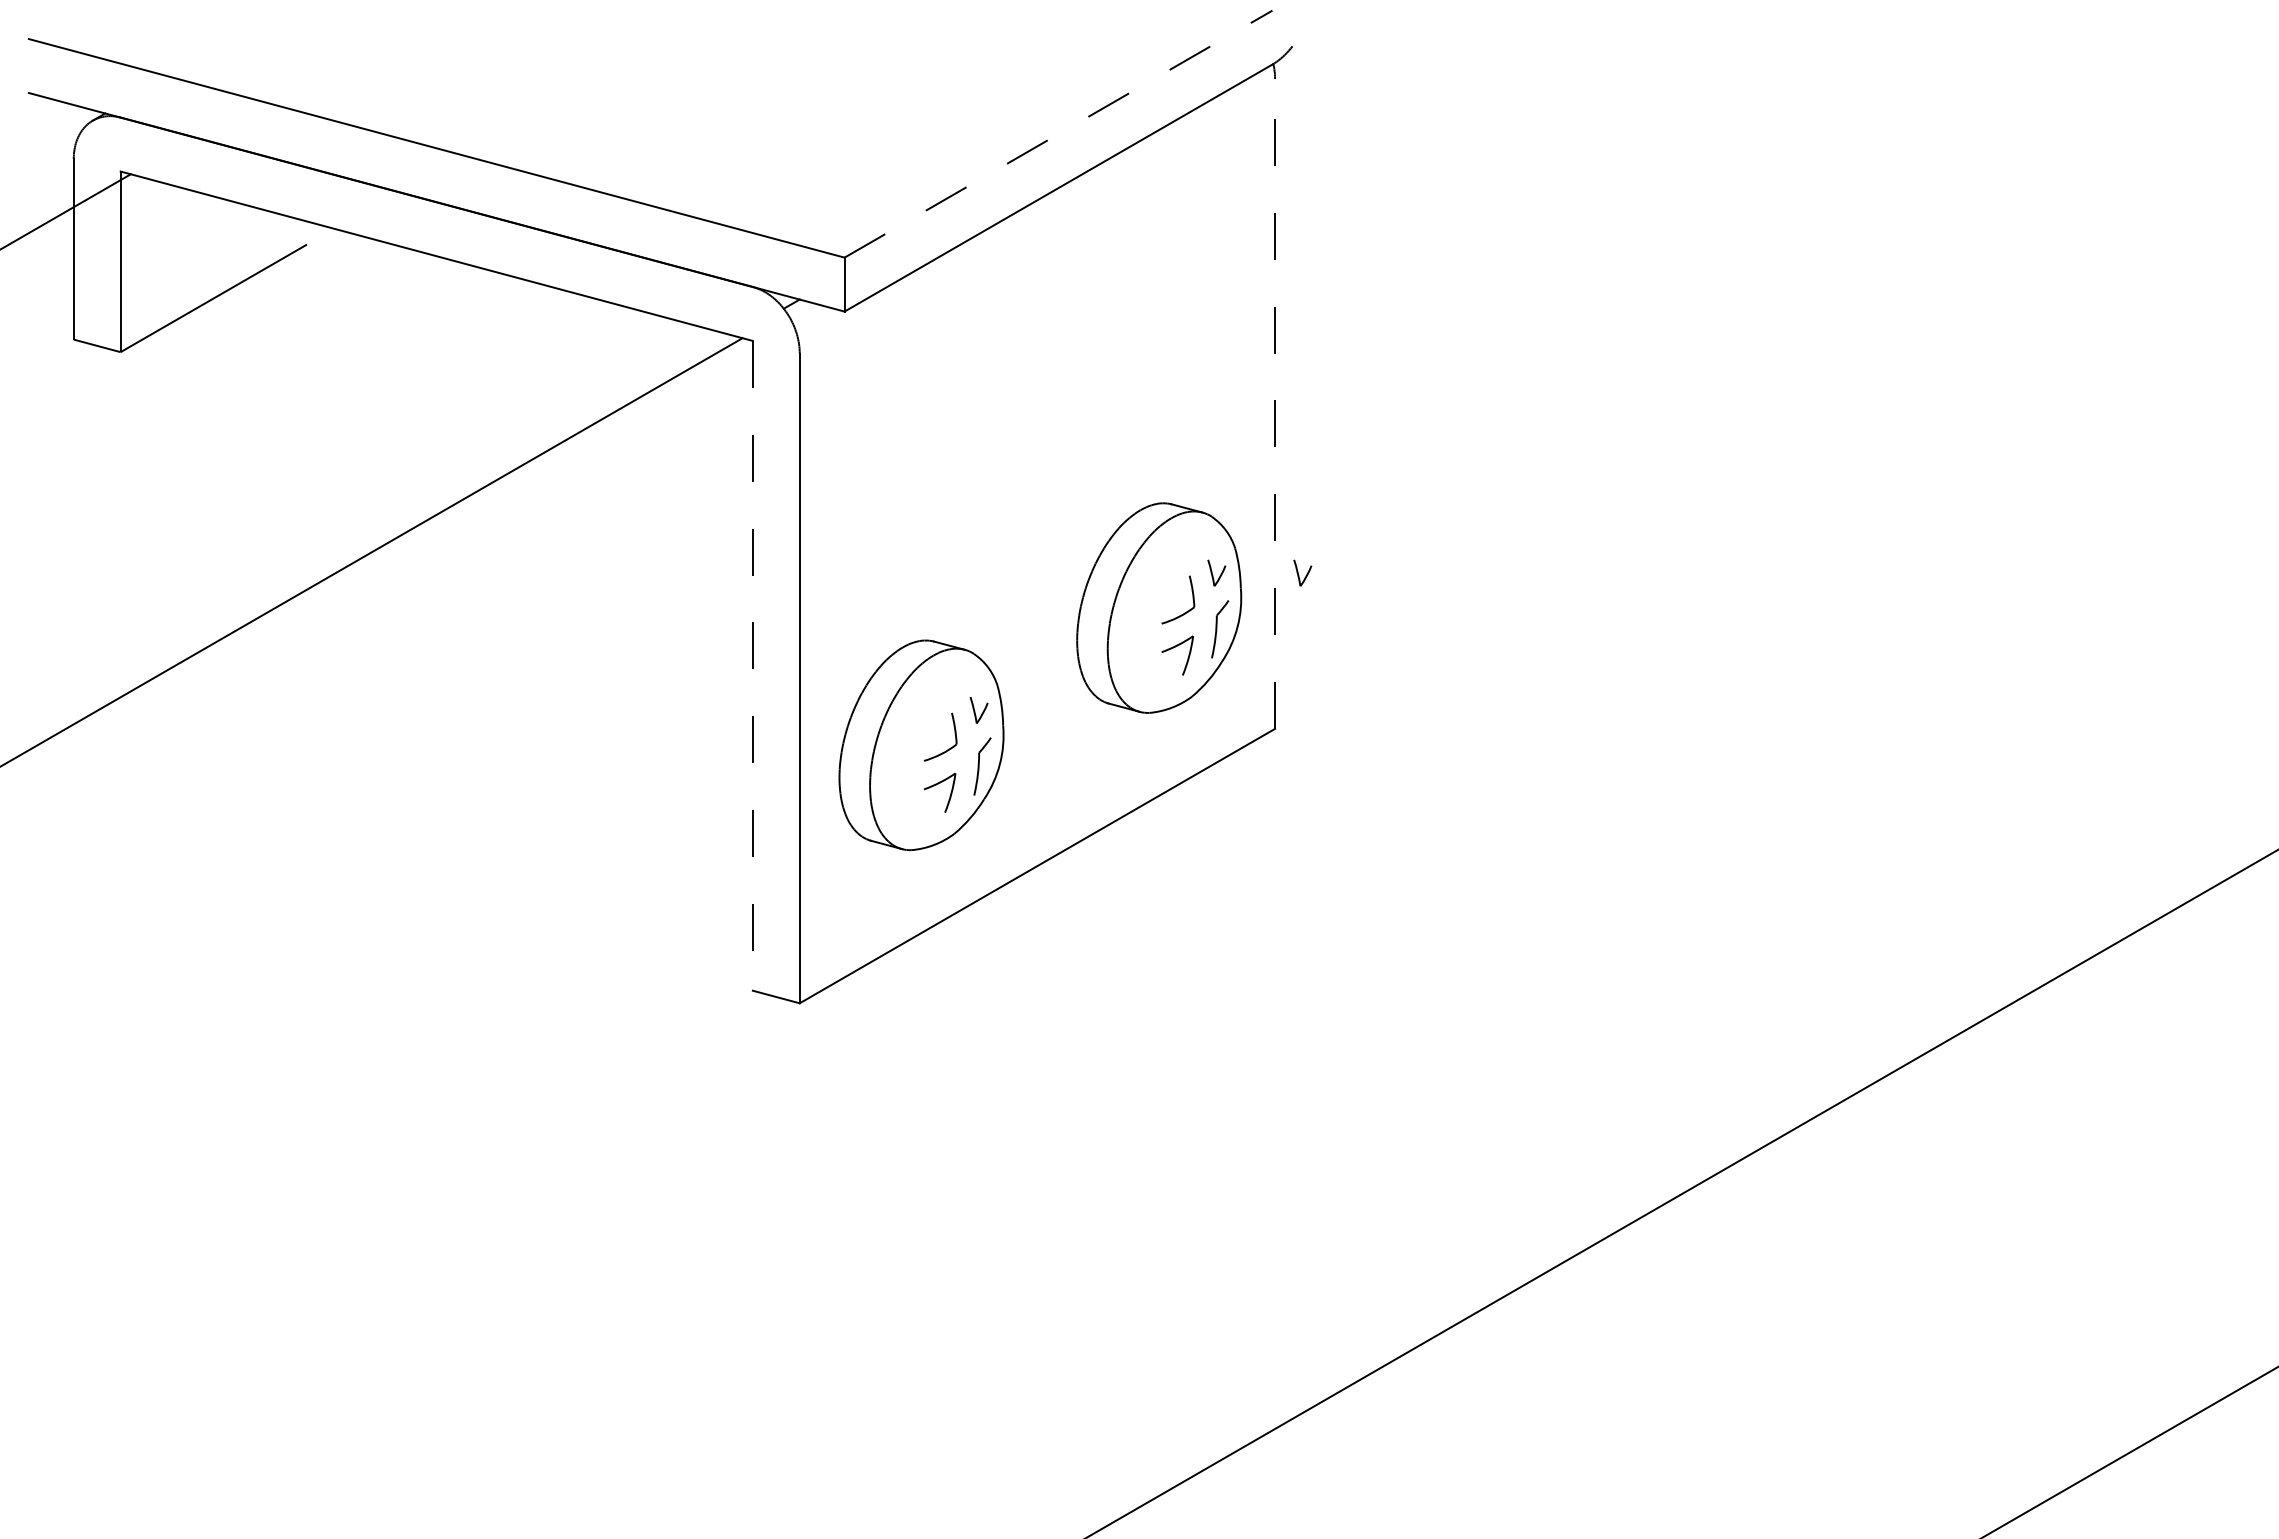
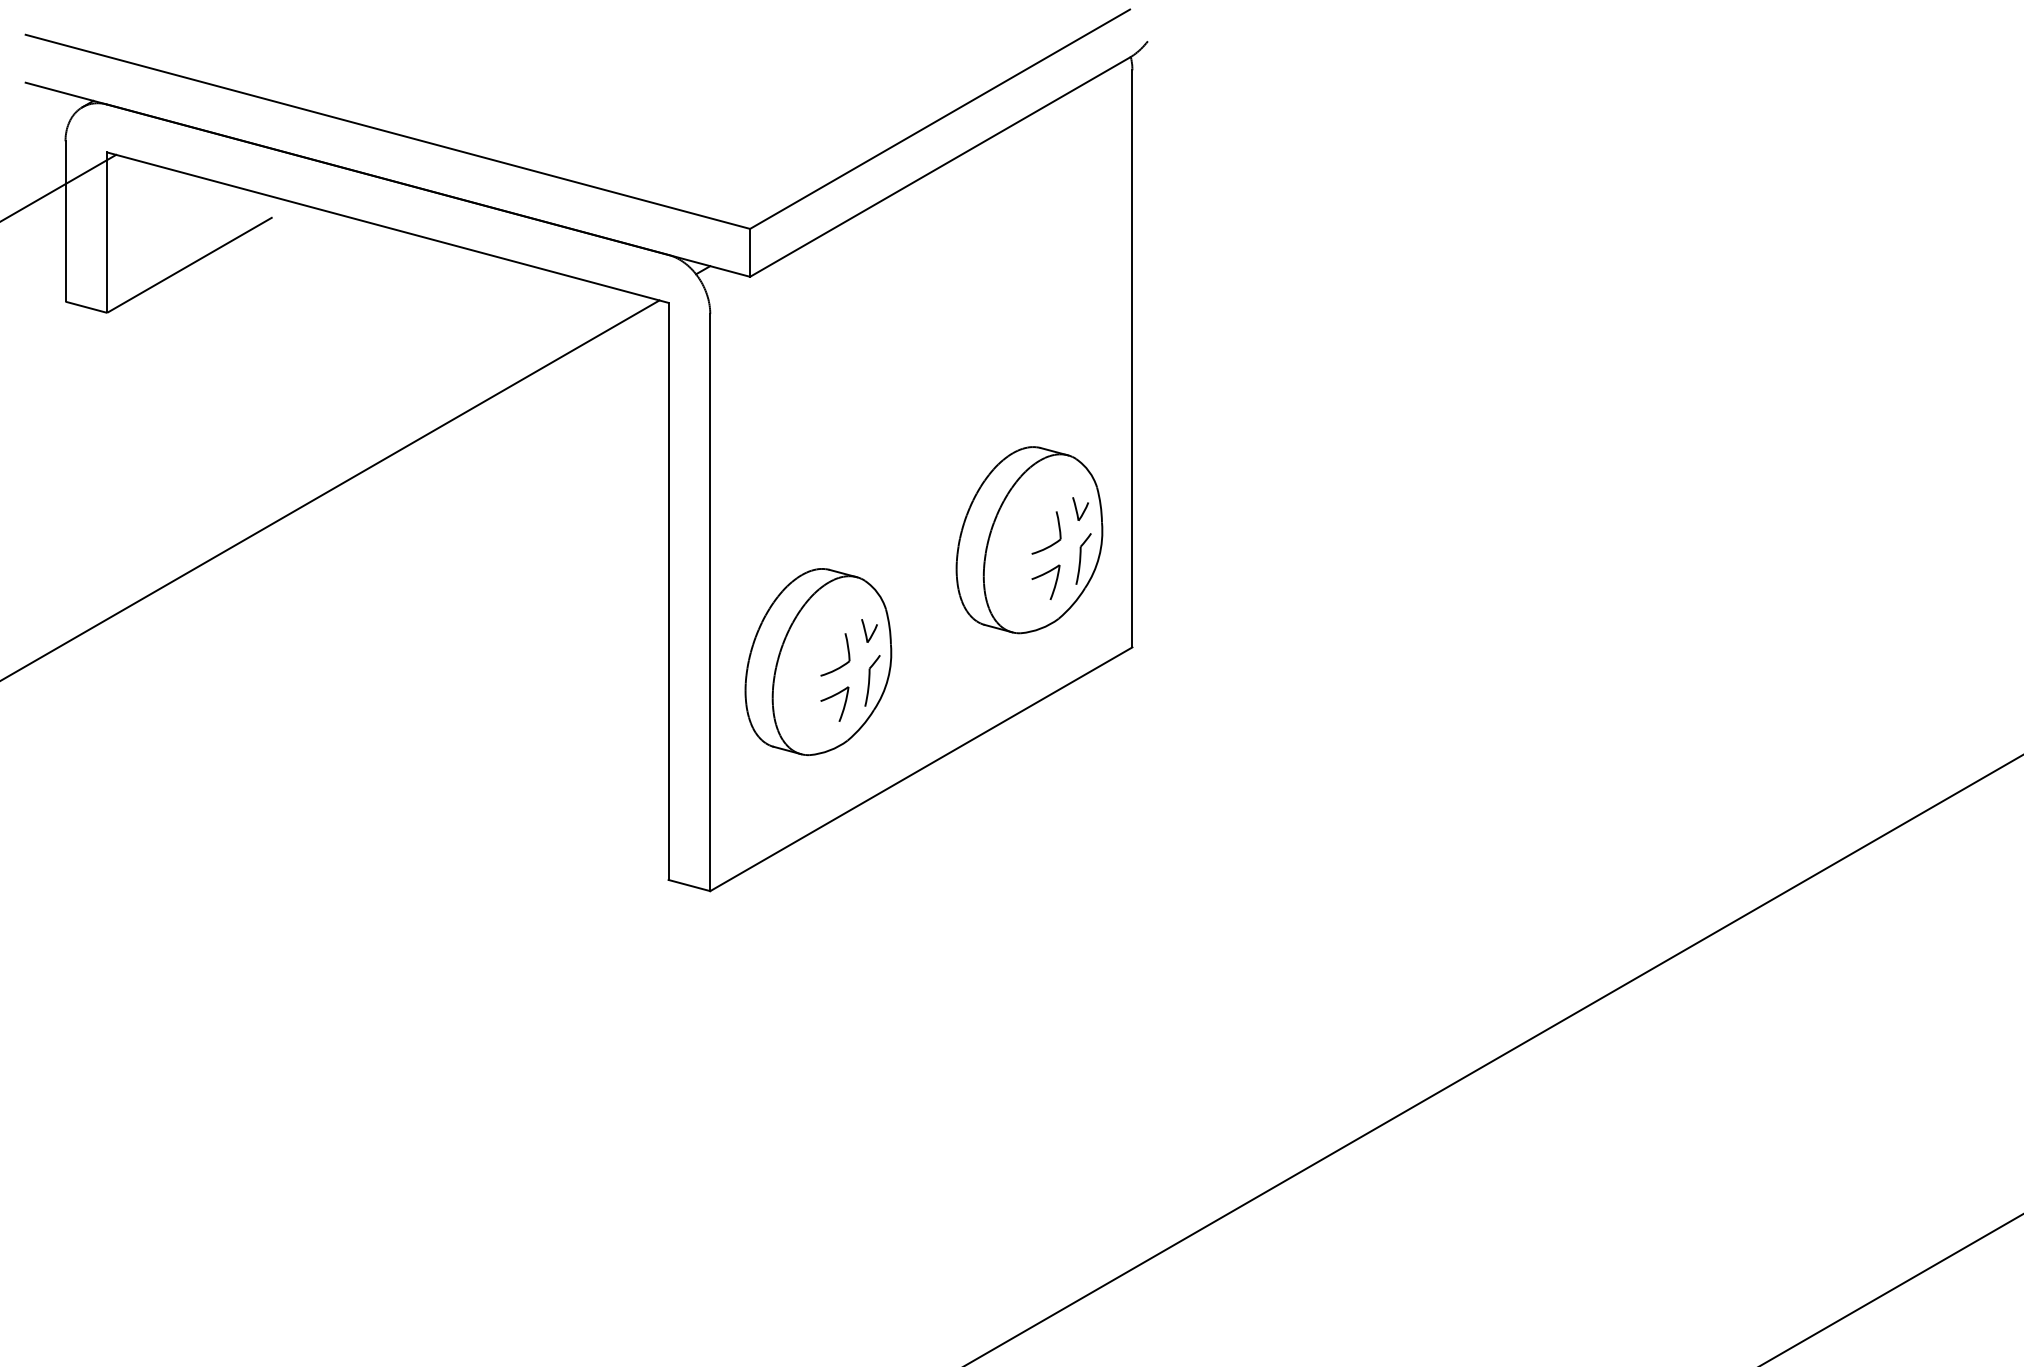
line: (1058, 133) -> (940, 118), dashed -> solid
line: (1275, 403) -> (1132, 358), dashed -> solid
part: (1302, 572) -> (1156, 508), removed
line: (752, 665) -> (668, 591), dashed -> solid

